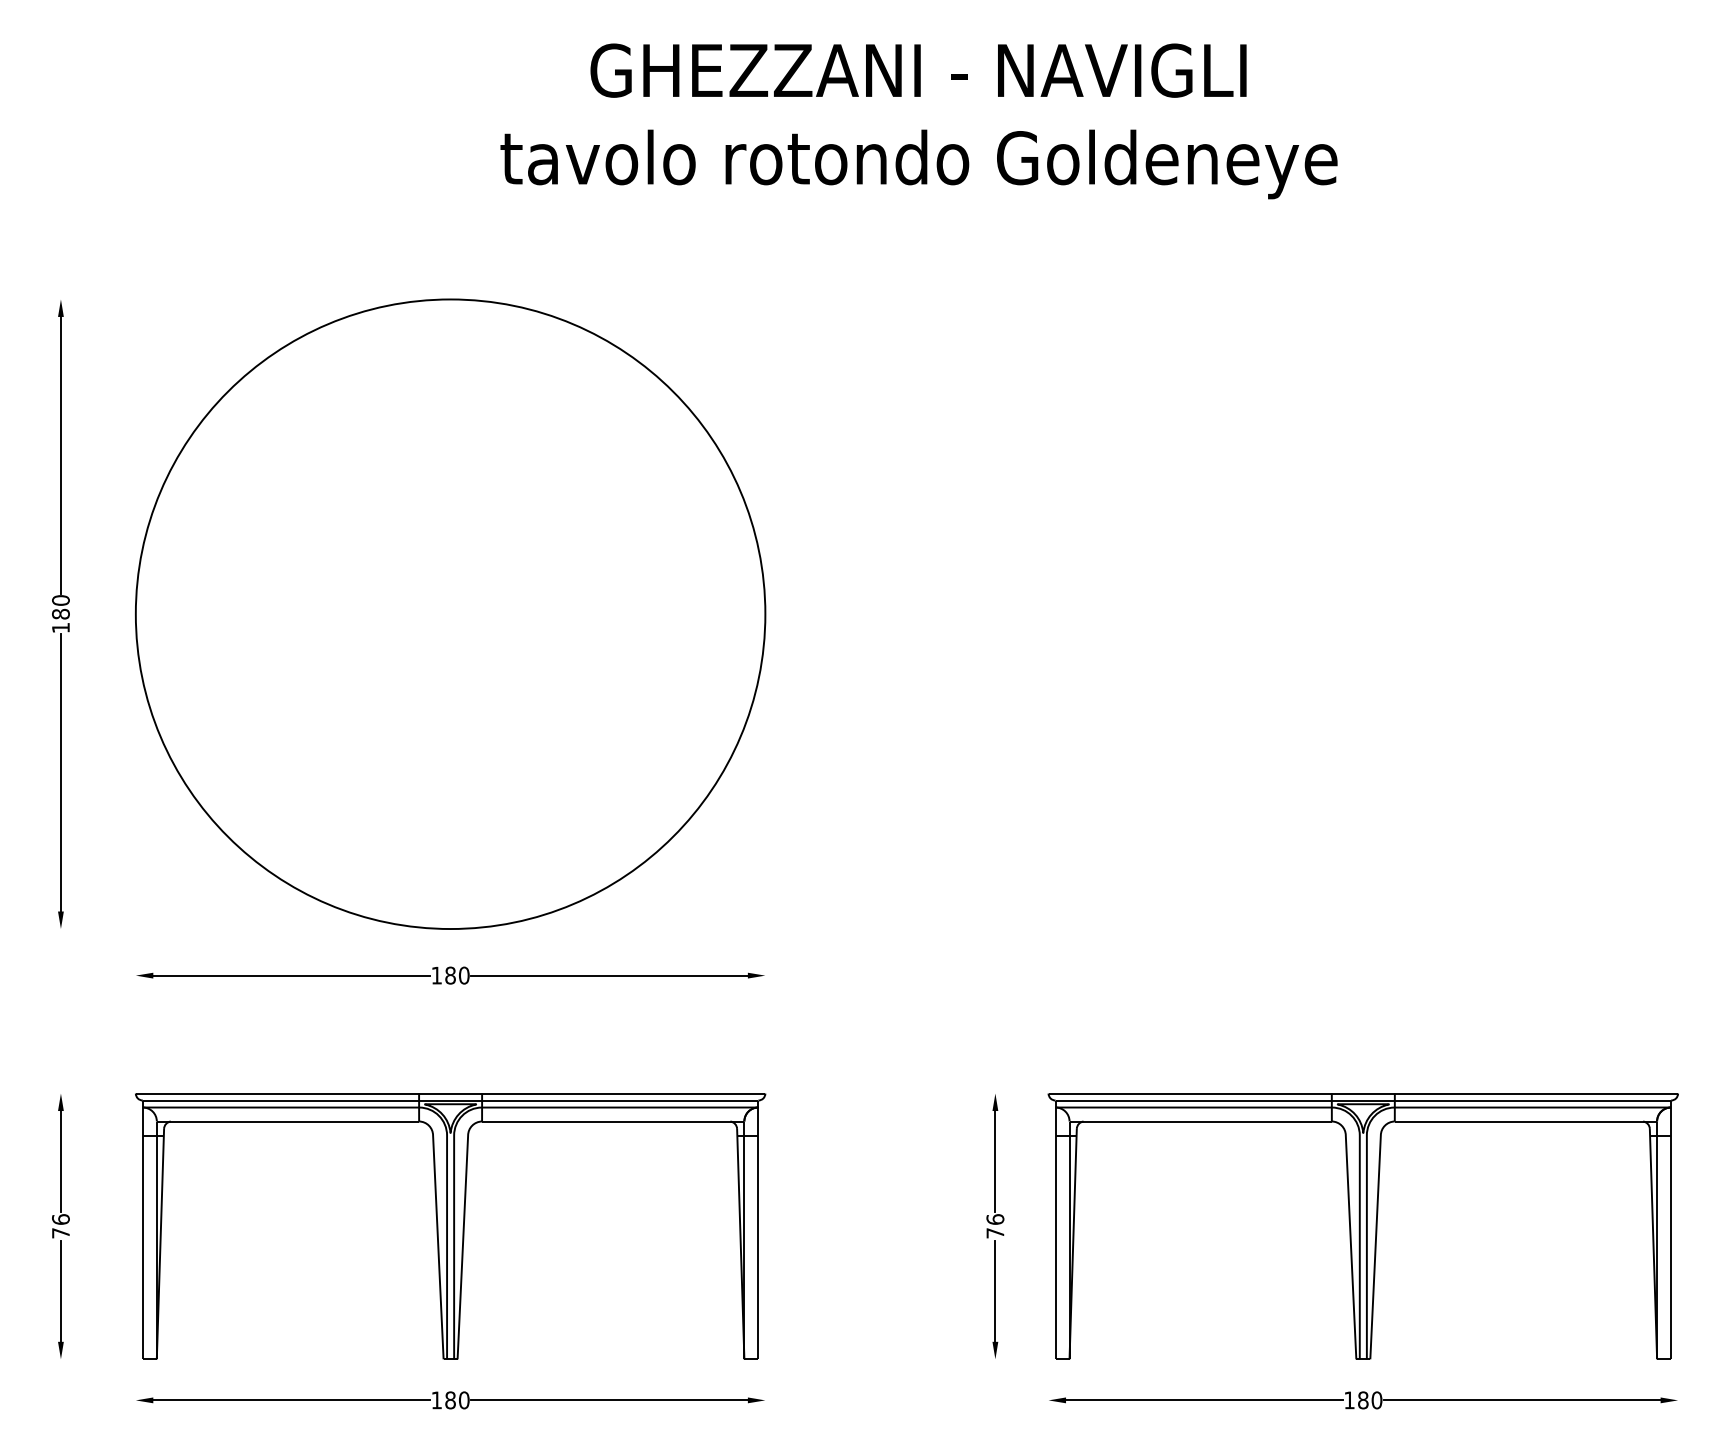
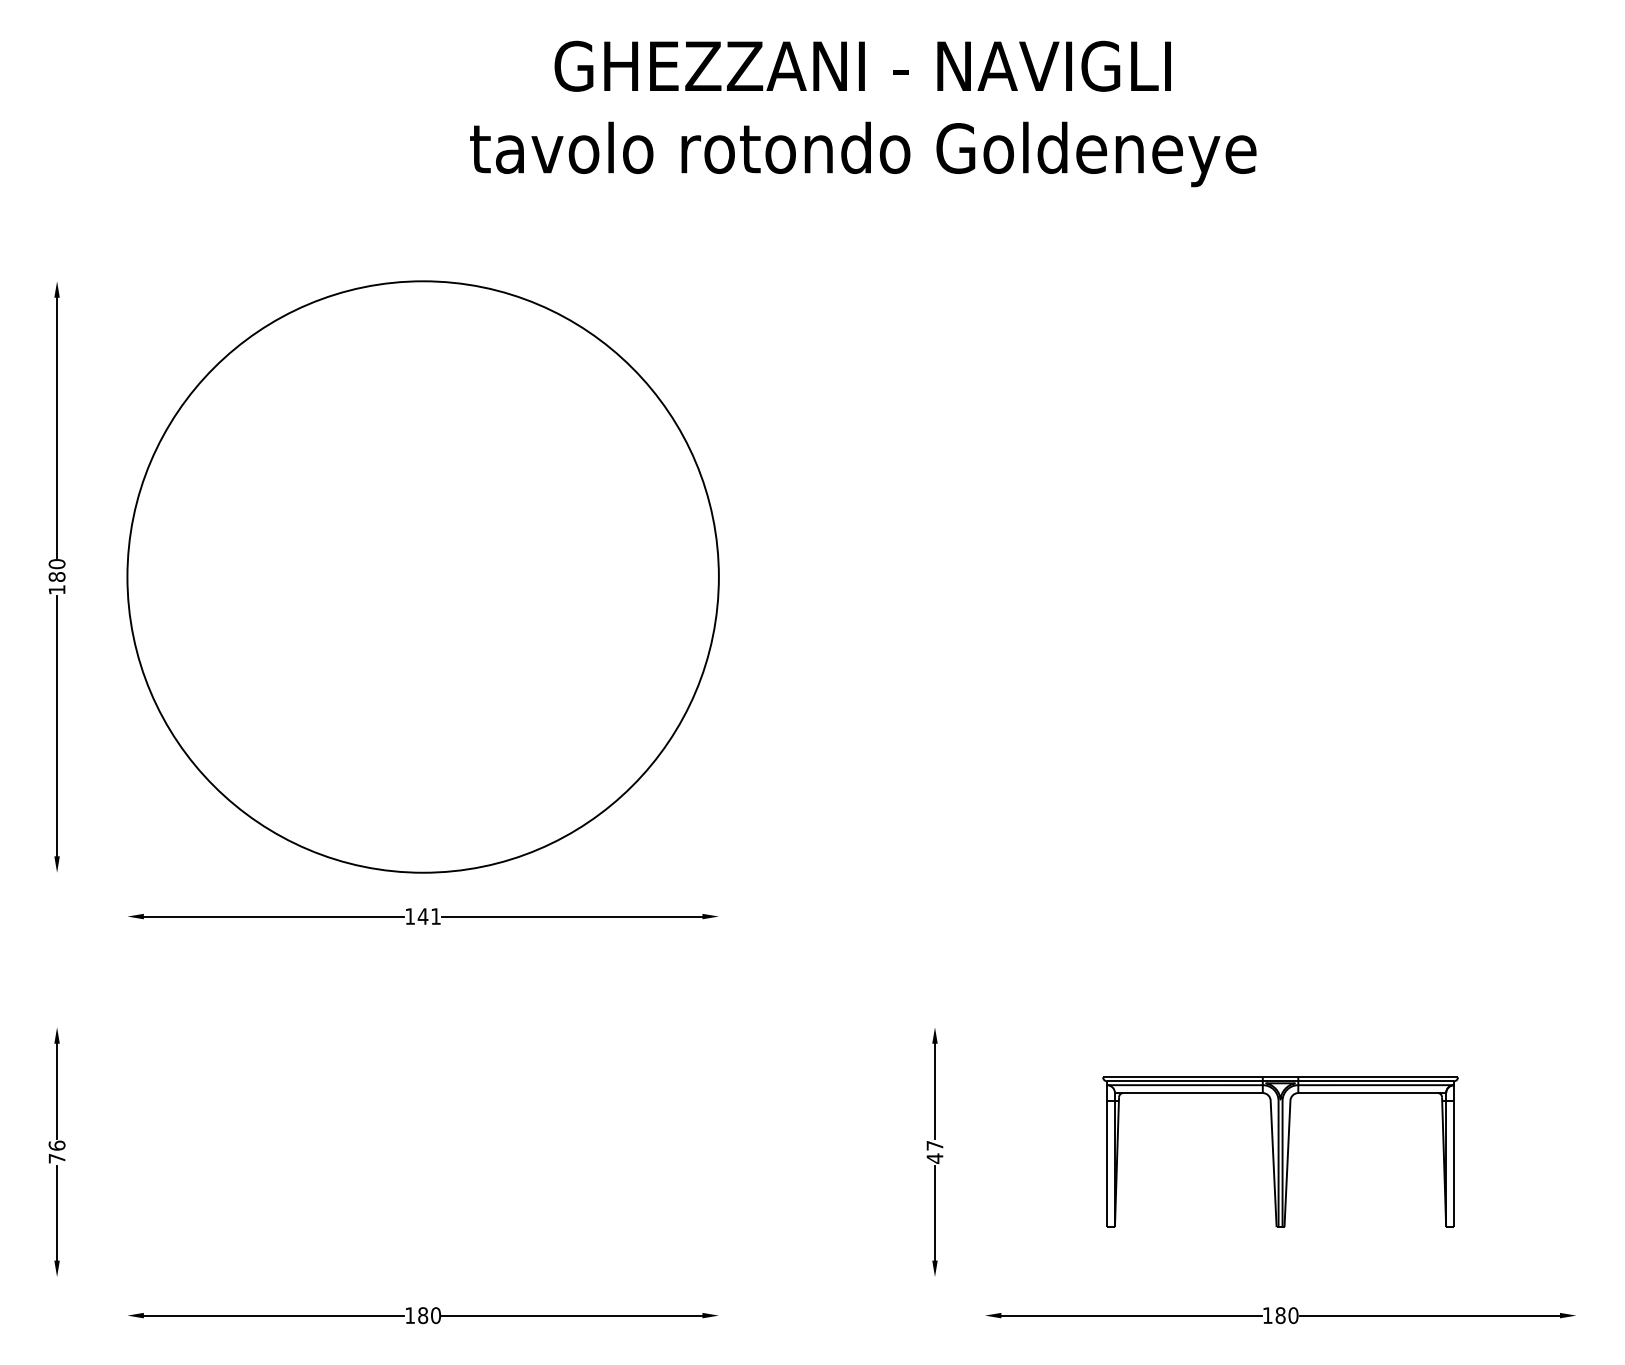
text: (456, 975) -> (428, 916), 180 -> 141
part: (450, 1226) -> (423, 1152), removed
text: (995, 1226) -> (935, 1152), 76 -> 47
part: (1362, 1226) -> (1279, 1152), size x0.6

